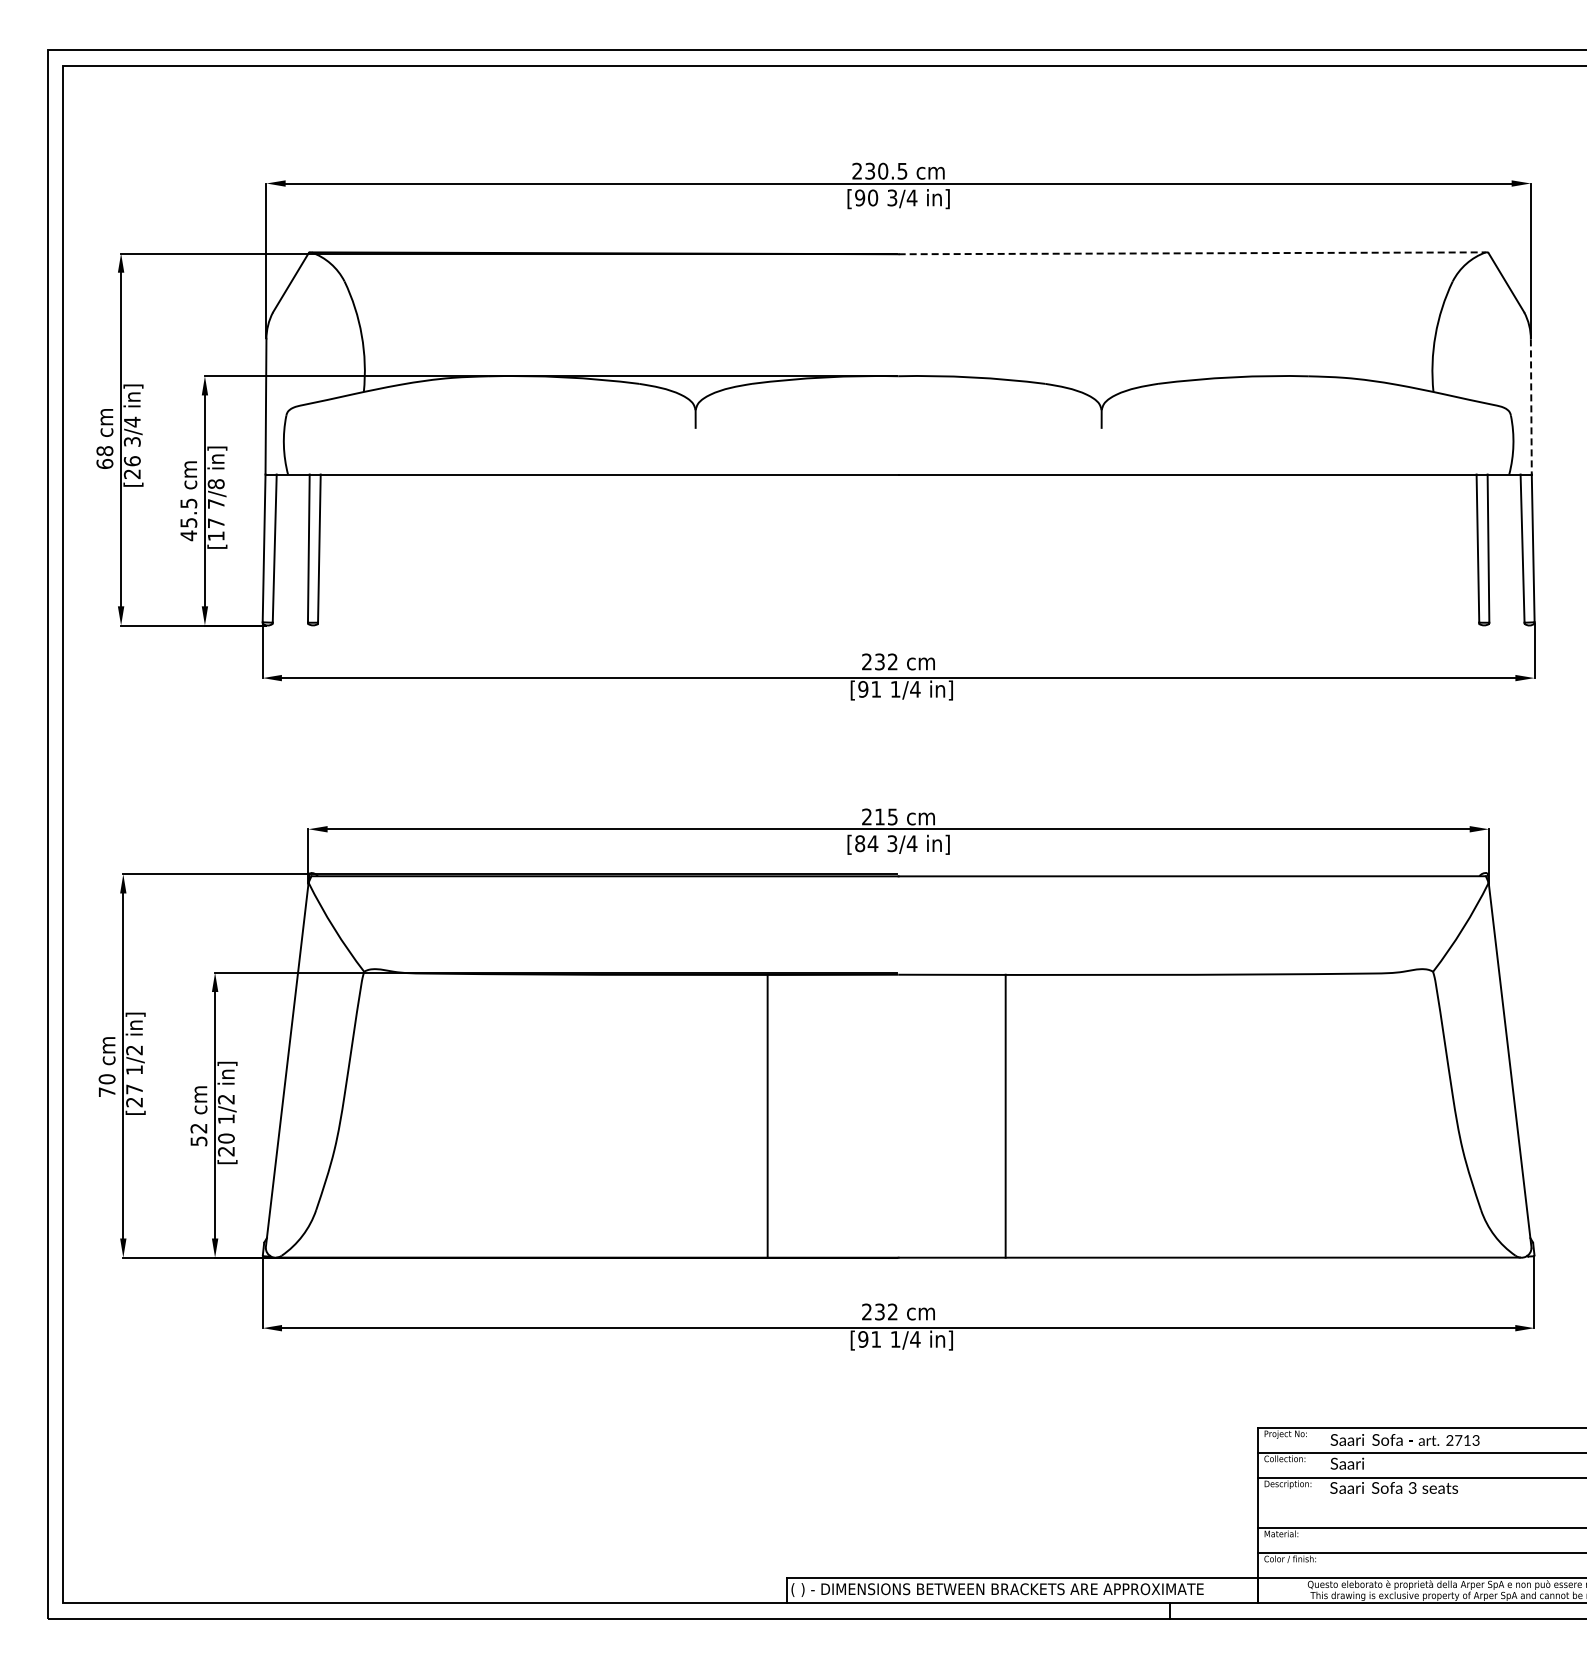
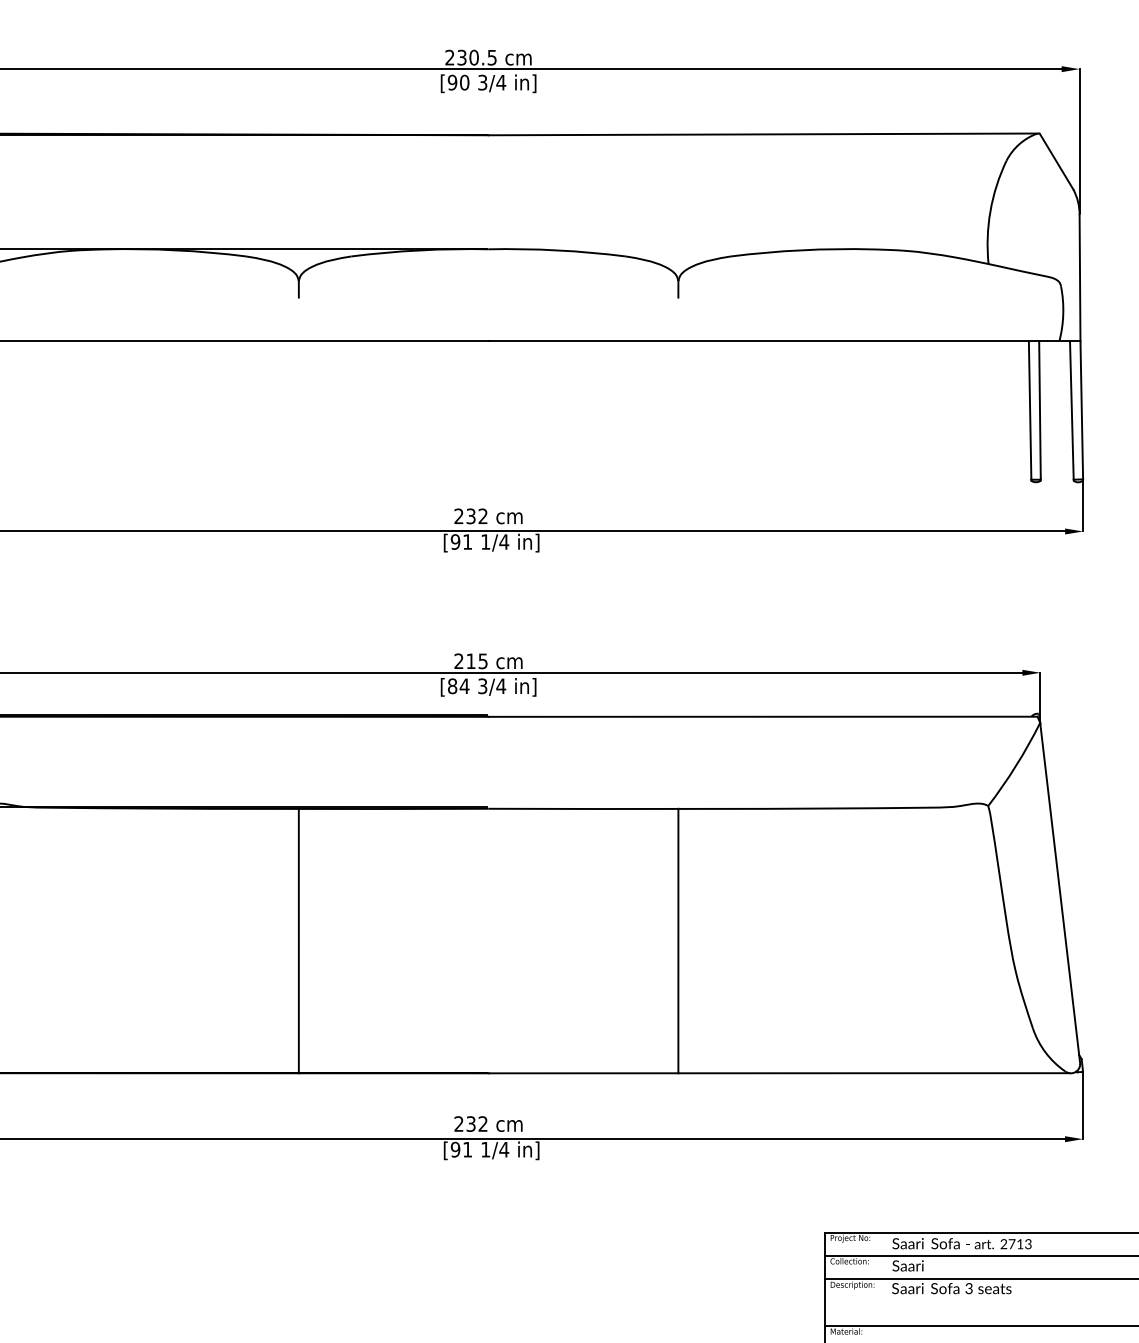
line: (1193, 253) -> (764, 134), dashed -> solid
line: (1531, 406) -> (1080, 277), dashed -> solid
line: (767, 1115) -> (298, 940), moved
line: (1005, 1115) -> (678, 940), moved

